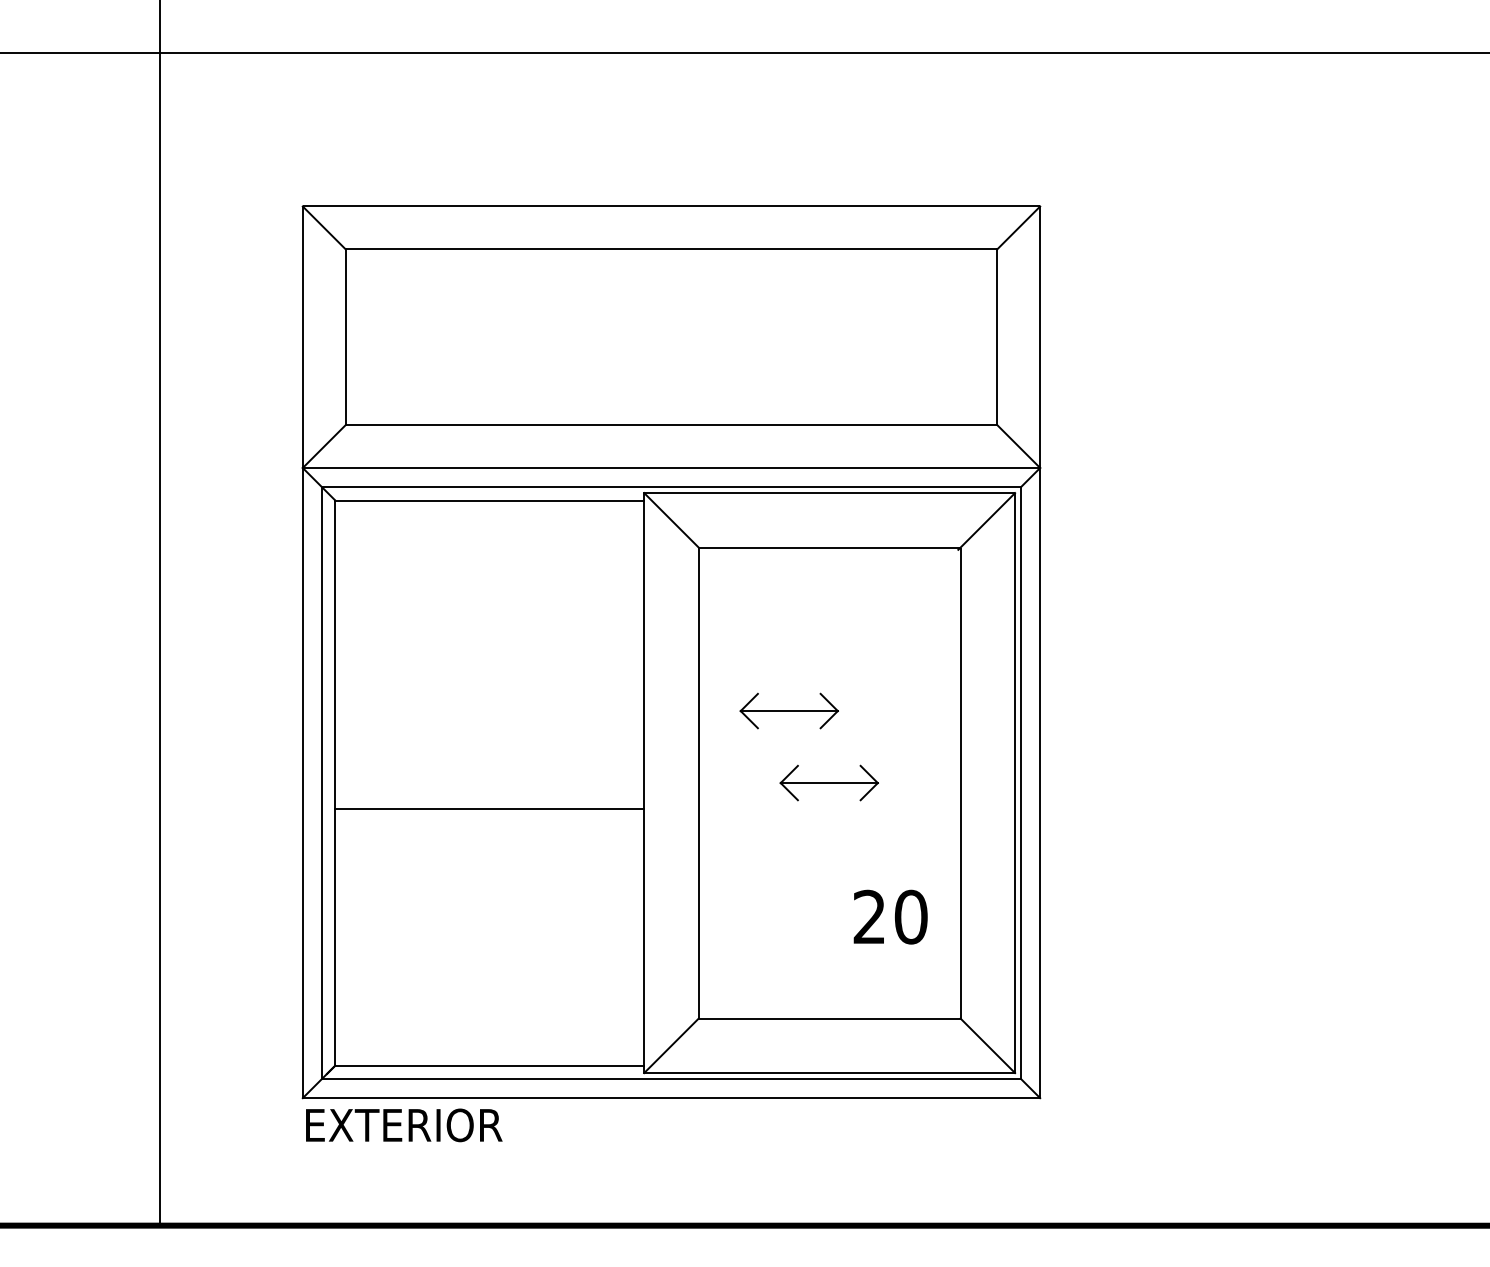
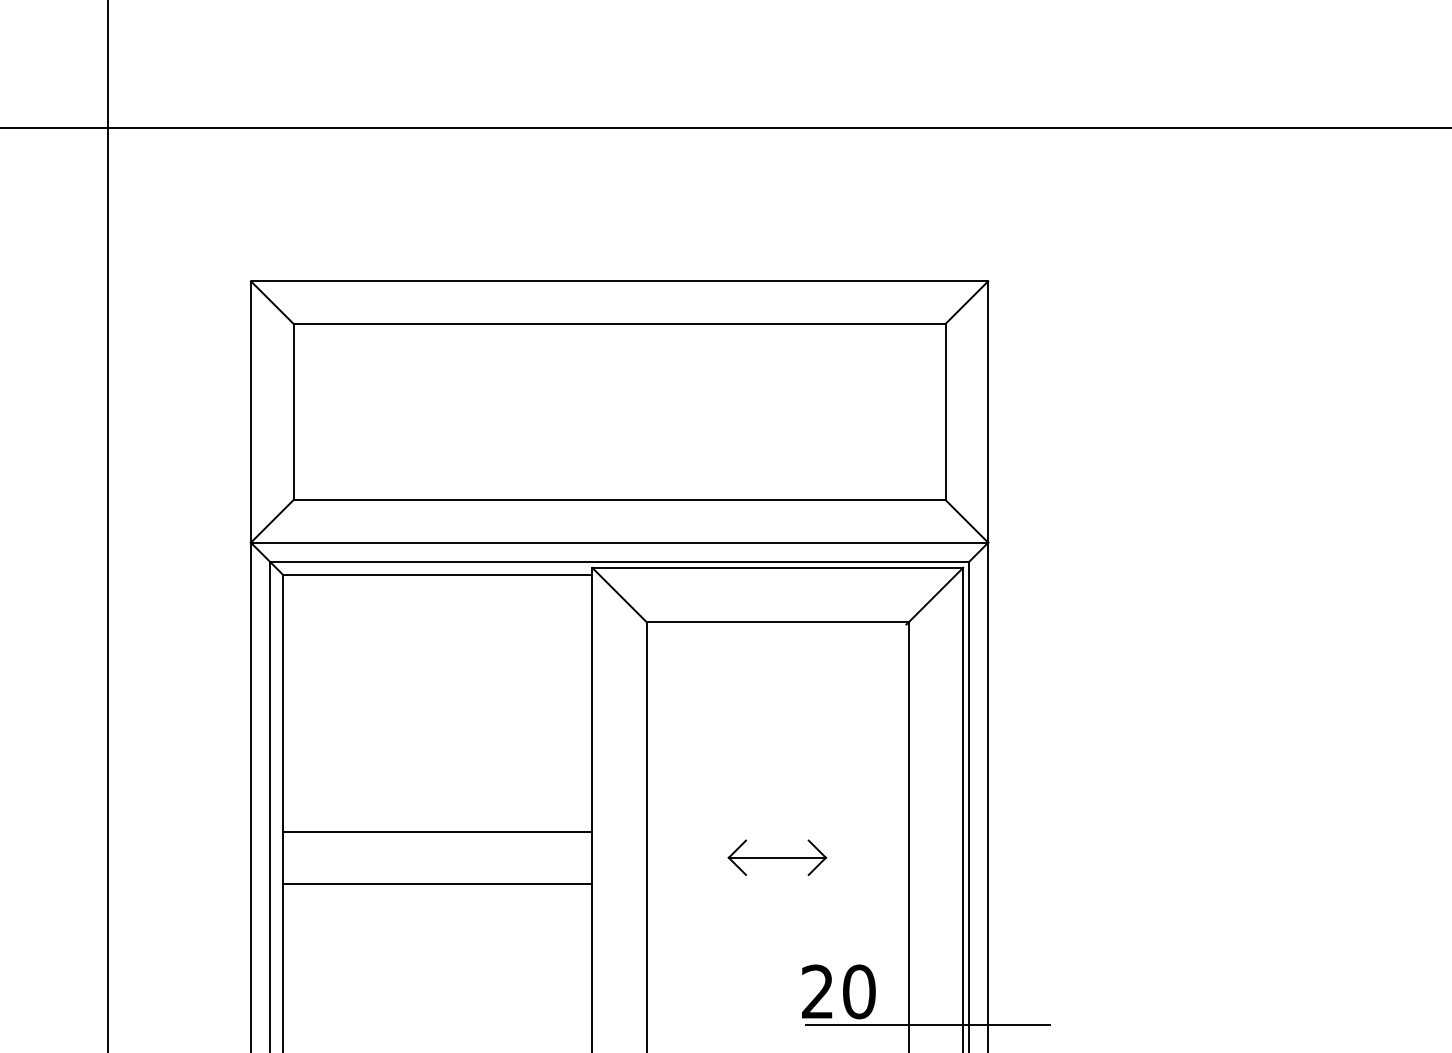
part: (788, 710) -> (736, 785), removed
line: (489, 757) -> (437, 832), added
line: (979, 949) -> (927, 1024), added

